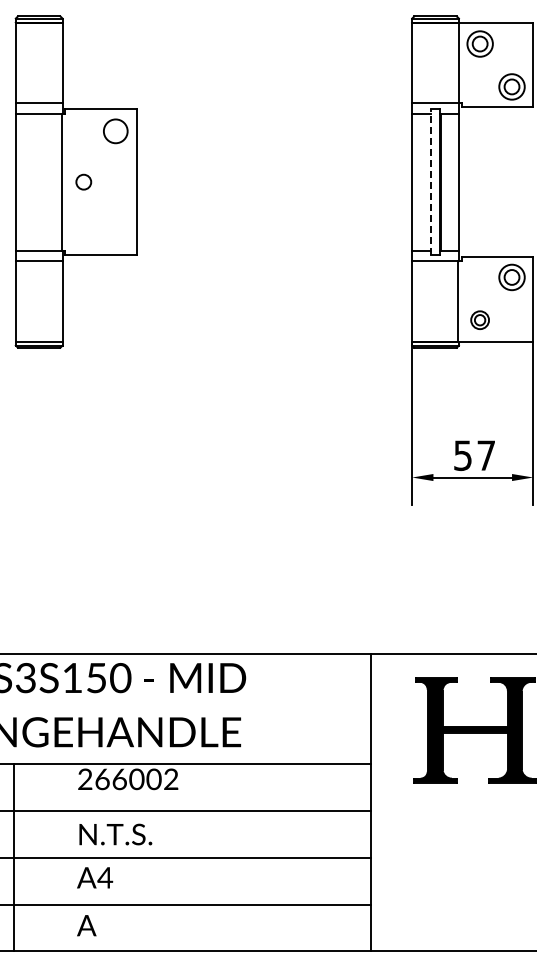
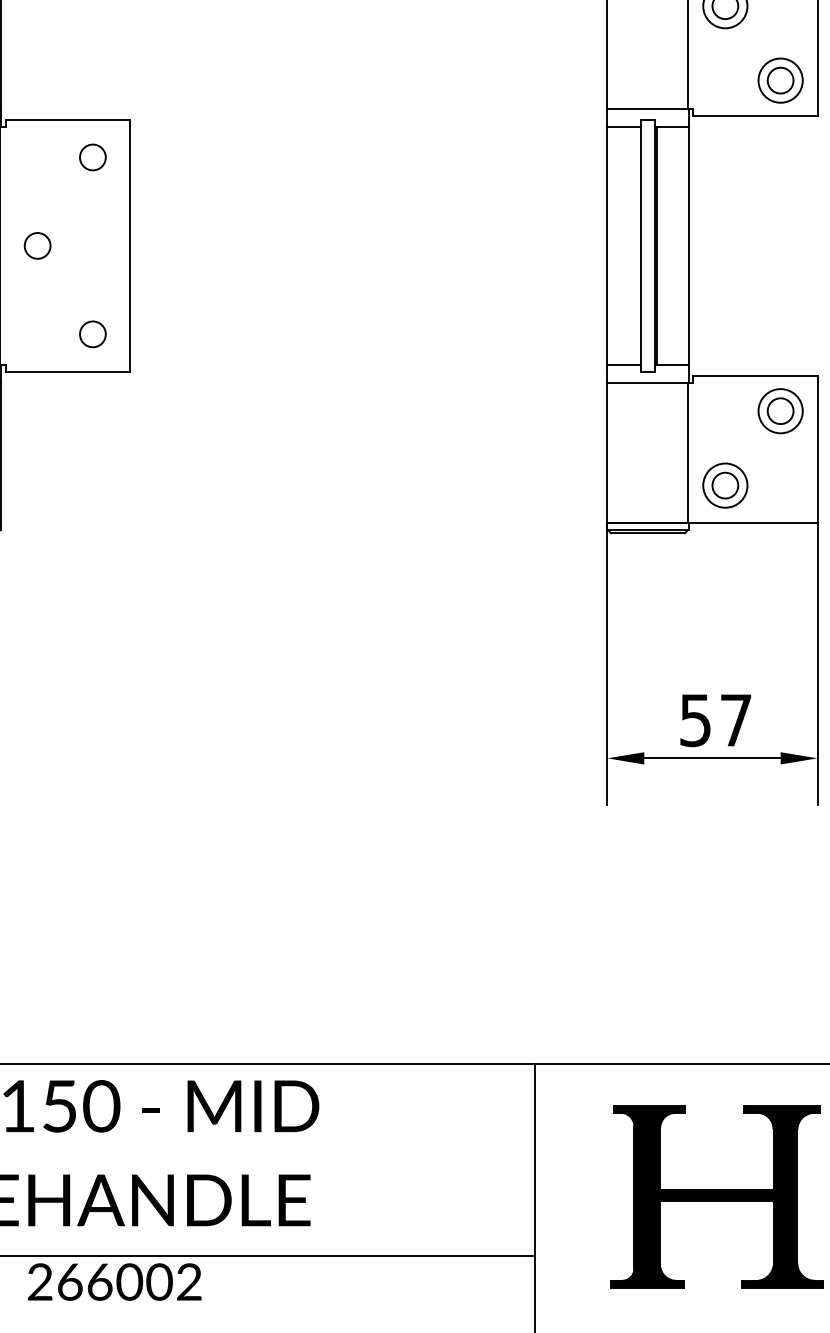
circle: (115, 130) -> (92, 156), size x0.62
line: (431, 182) -> (640, 246), dashed -> solid
circle: (115, 232) -> (92, 333), added
part: (479, 319) -> (724, 484), size x1.43

